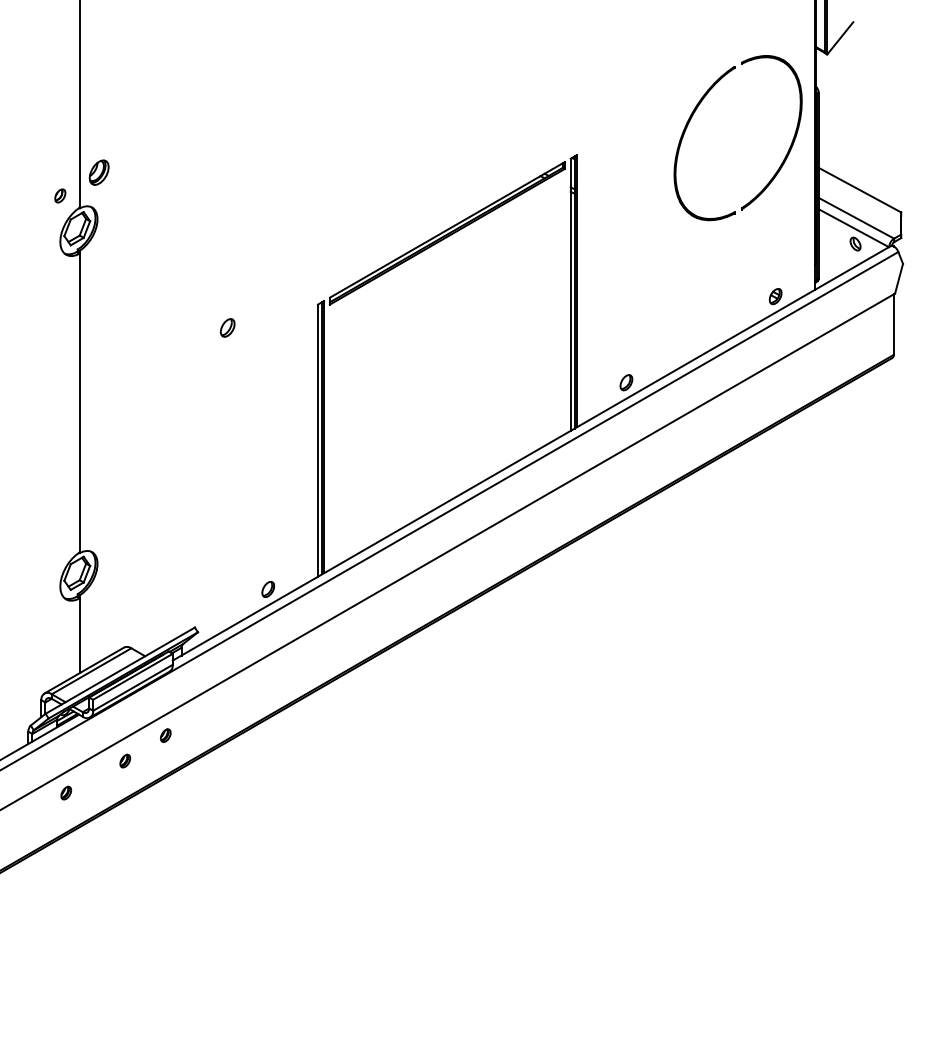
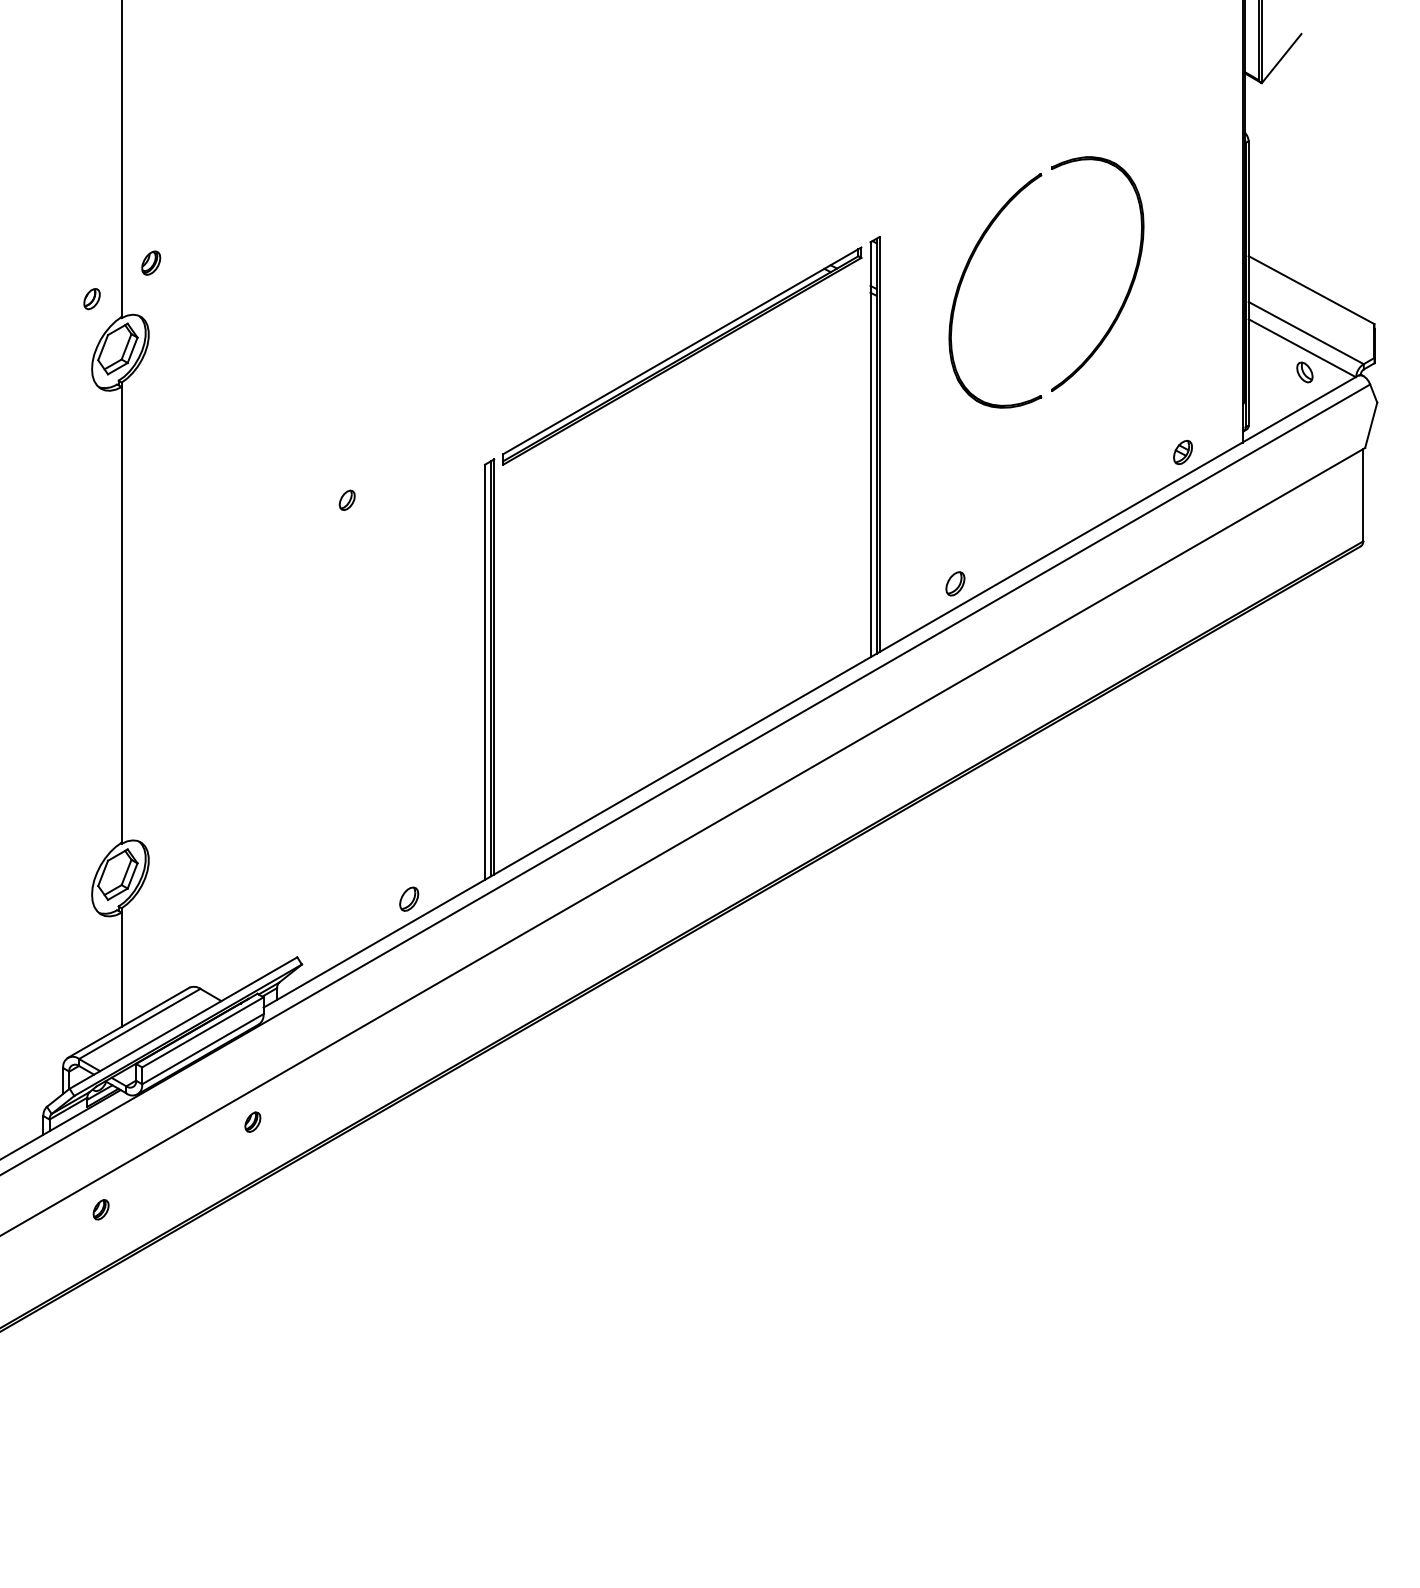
part: (696, 110) -> (982, 240), moved
part: (98, 171) -> (150, 261), size x0.62
part: (227, 327) -> (347, 499), size x0.71
part: (125, 760) -> (191, 1160), removed

